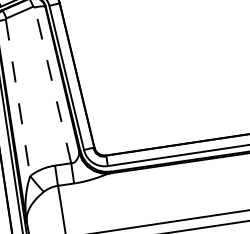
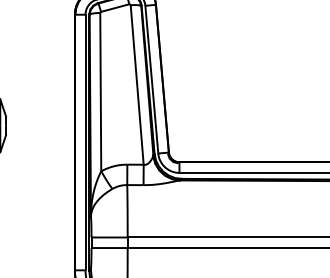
line: (53, 84) -> (137, 84), dashed -> solid
line: (17, 98) -> (100, 92), dashed -> solid

